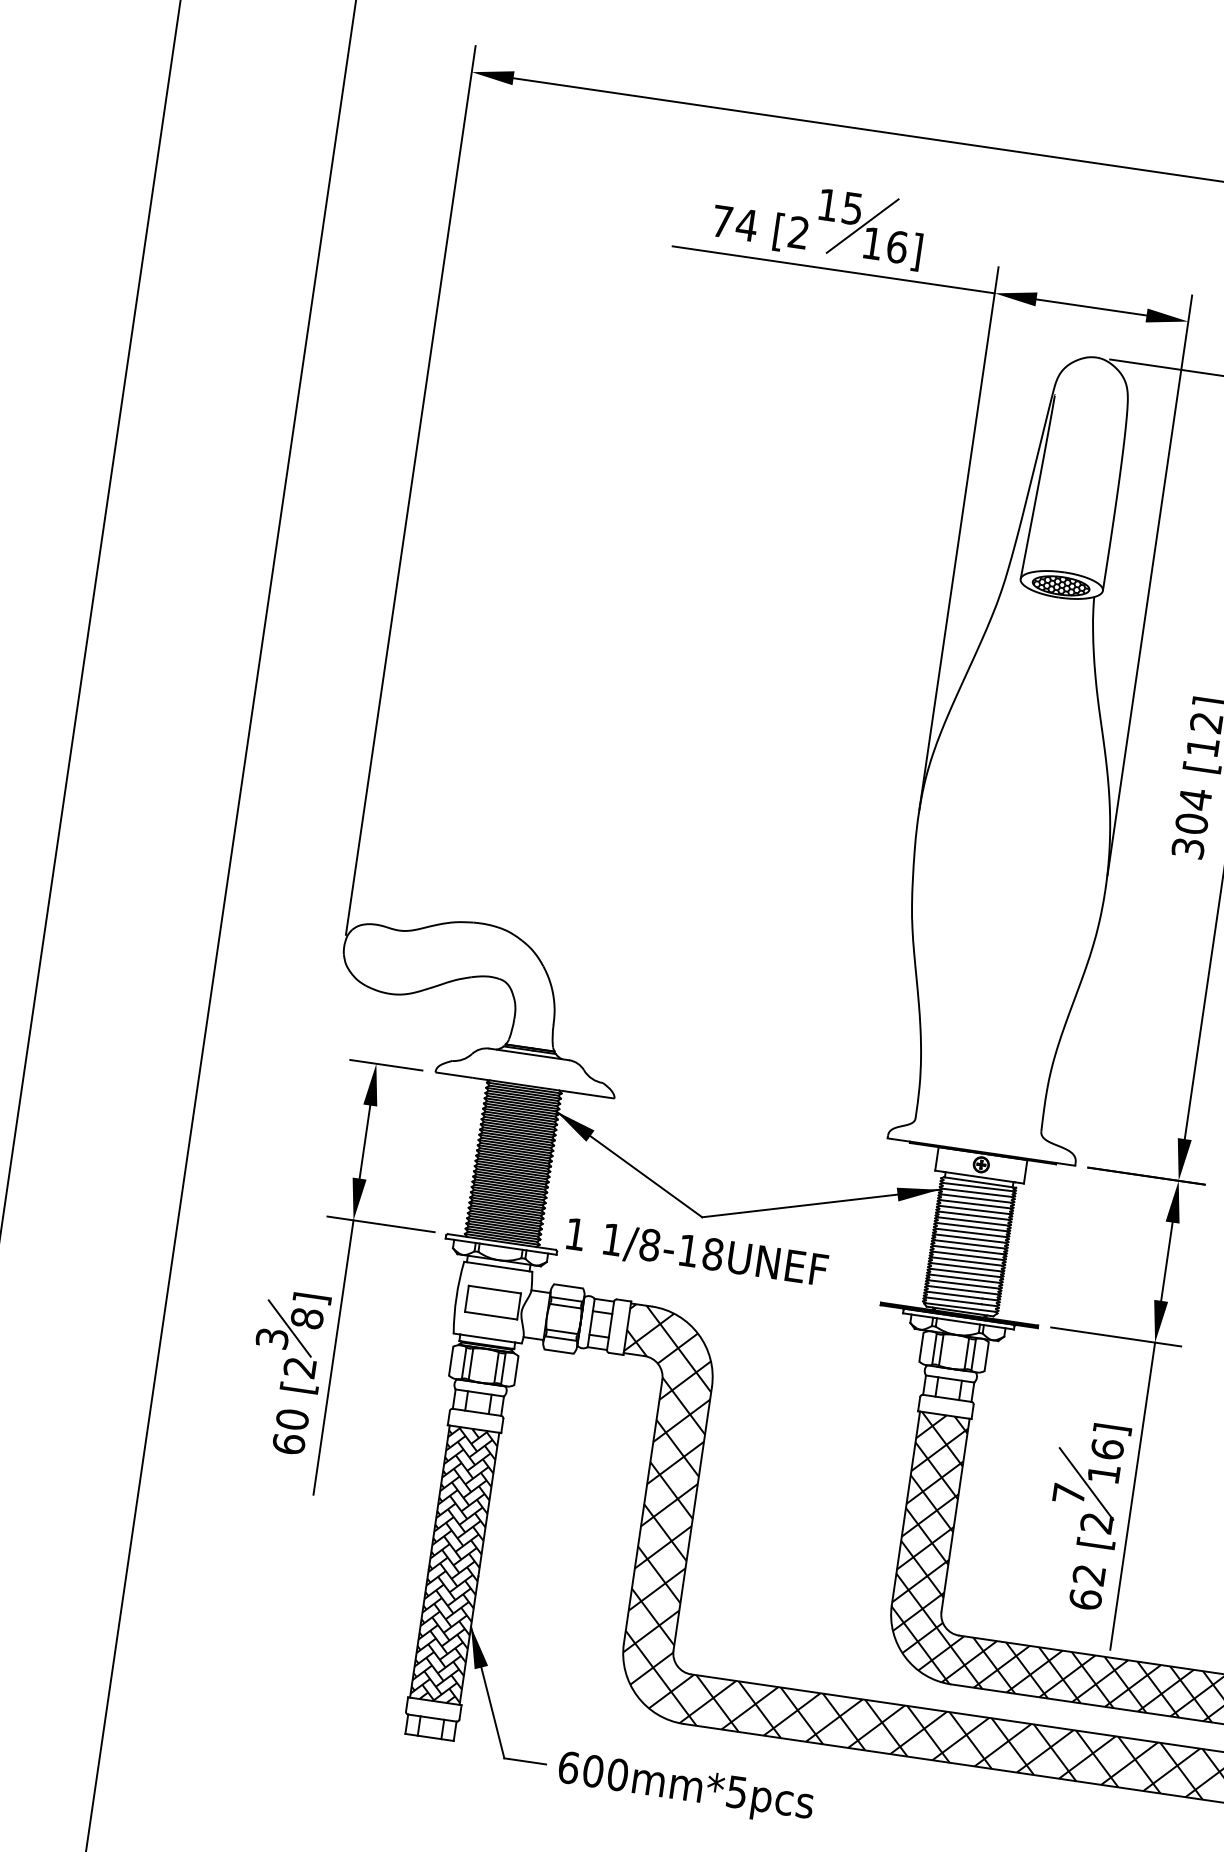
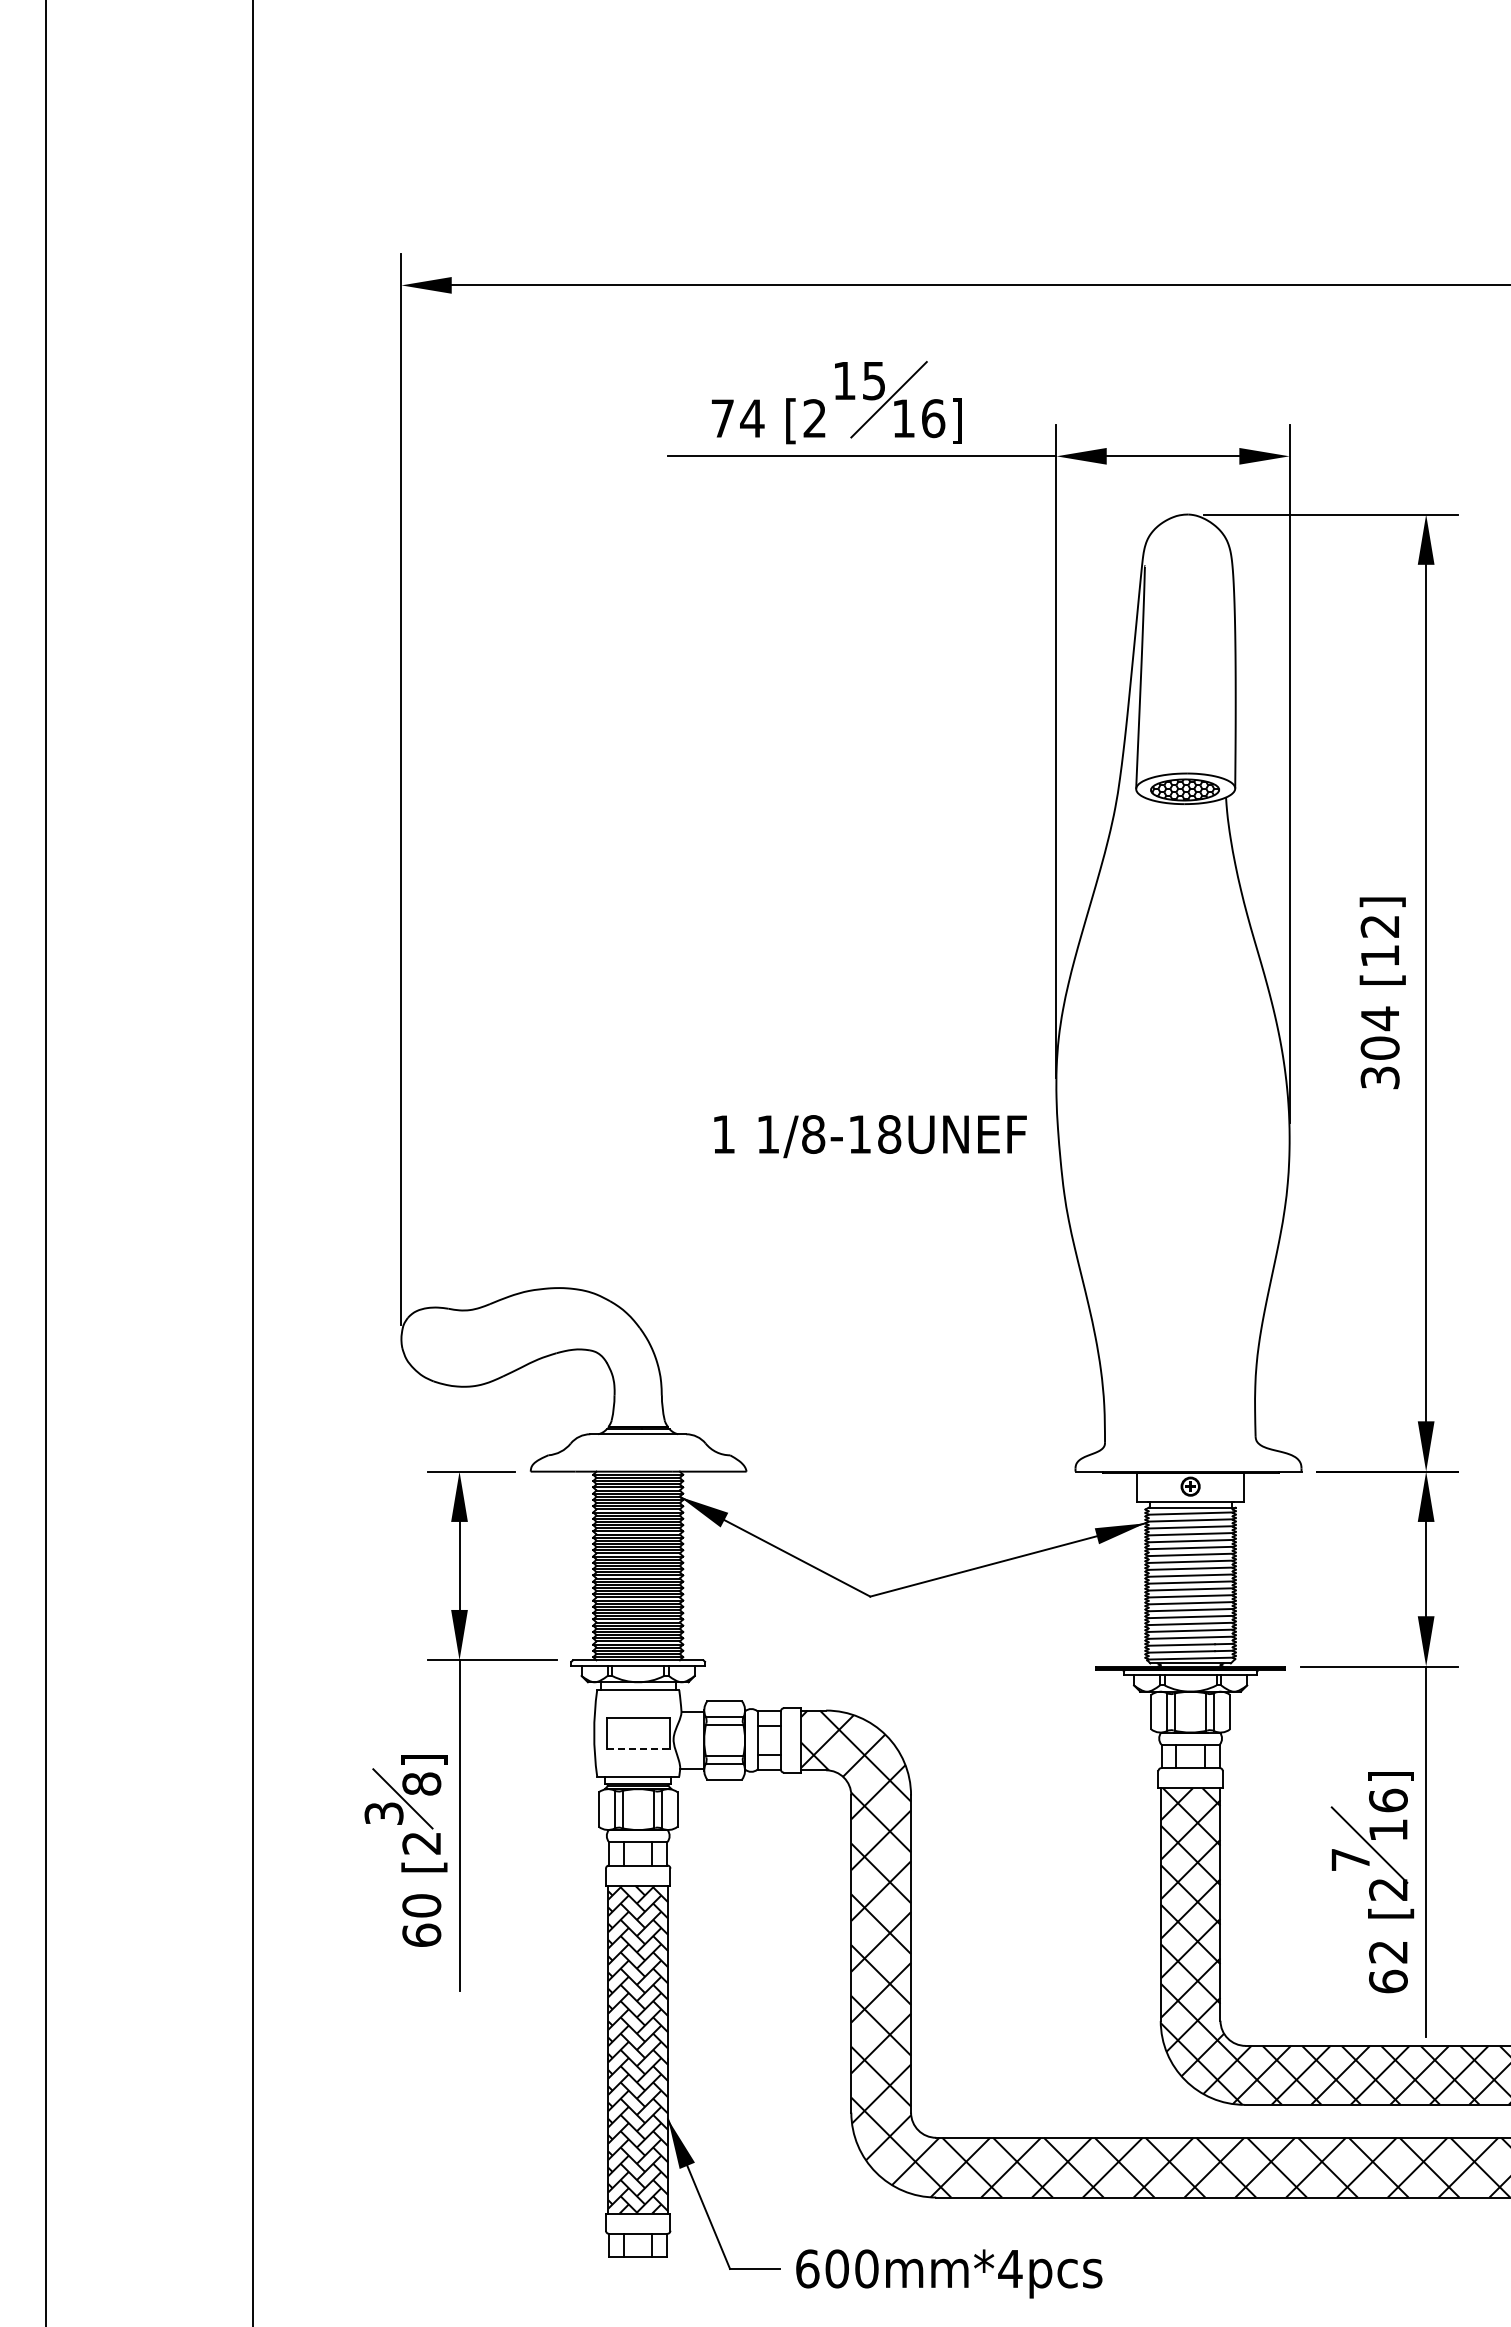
text: (697, 1253) -> (870, 1136), moved
line: (491, 1316) -> (638, 1749), solid -> dashed
text: (737, 1792) -> (1010, 2269), 600mm*5pcs -> 600mm*4pcs

